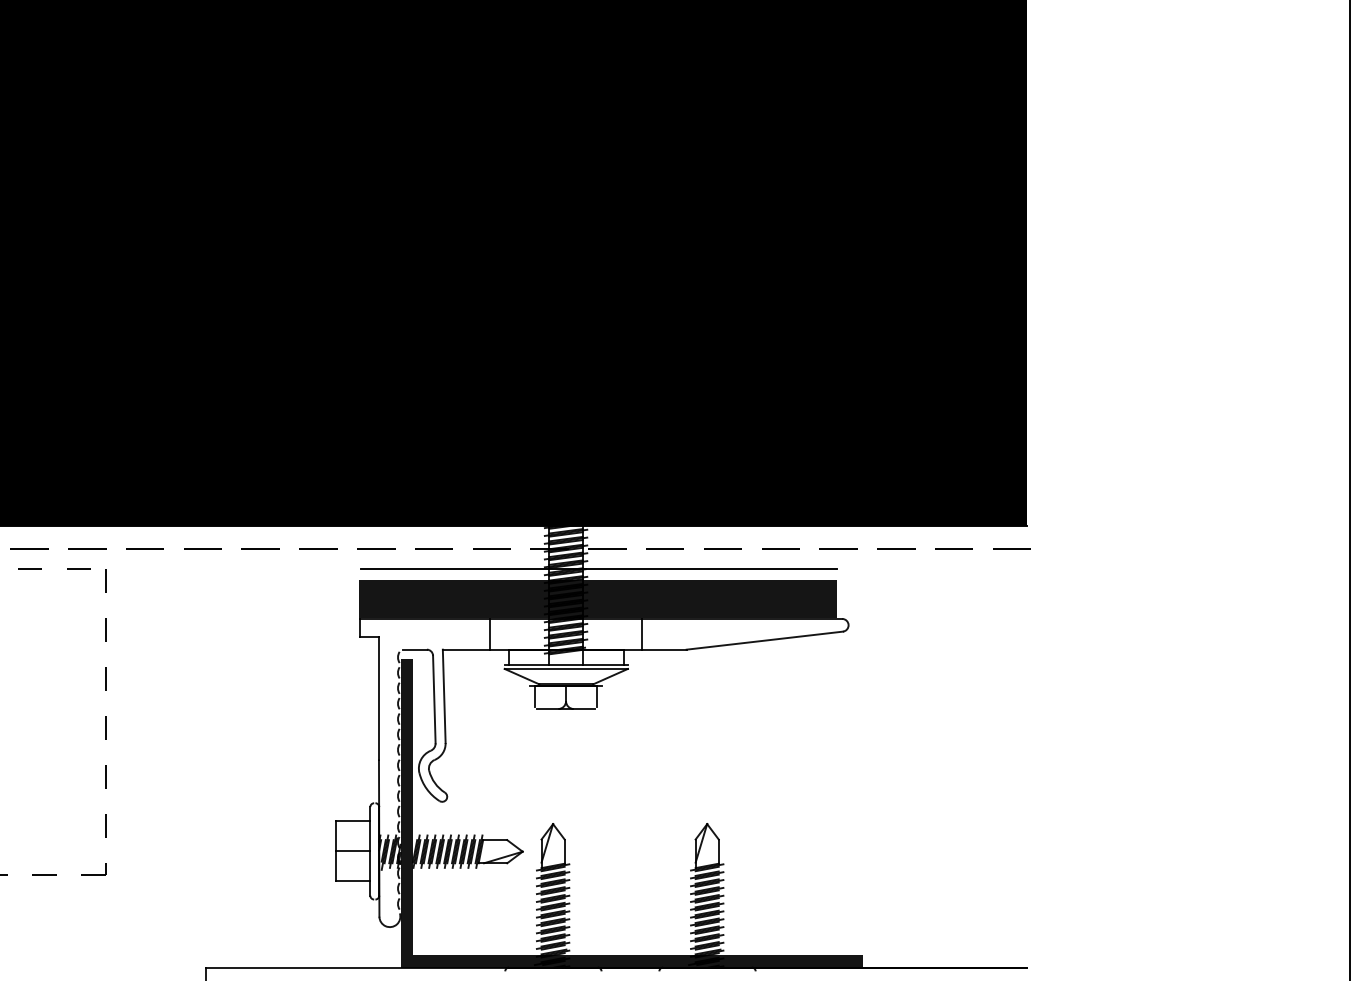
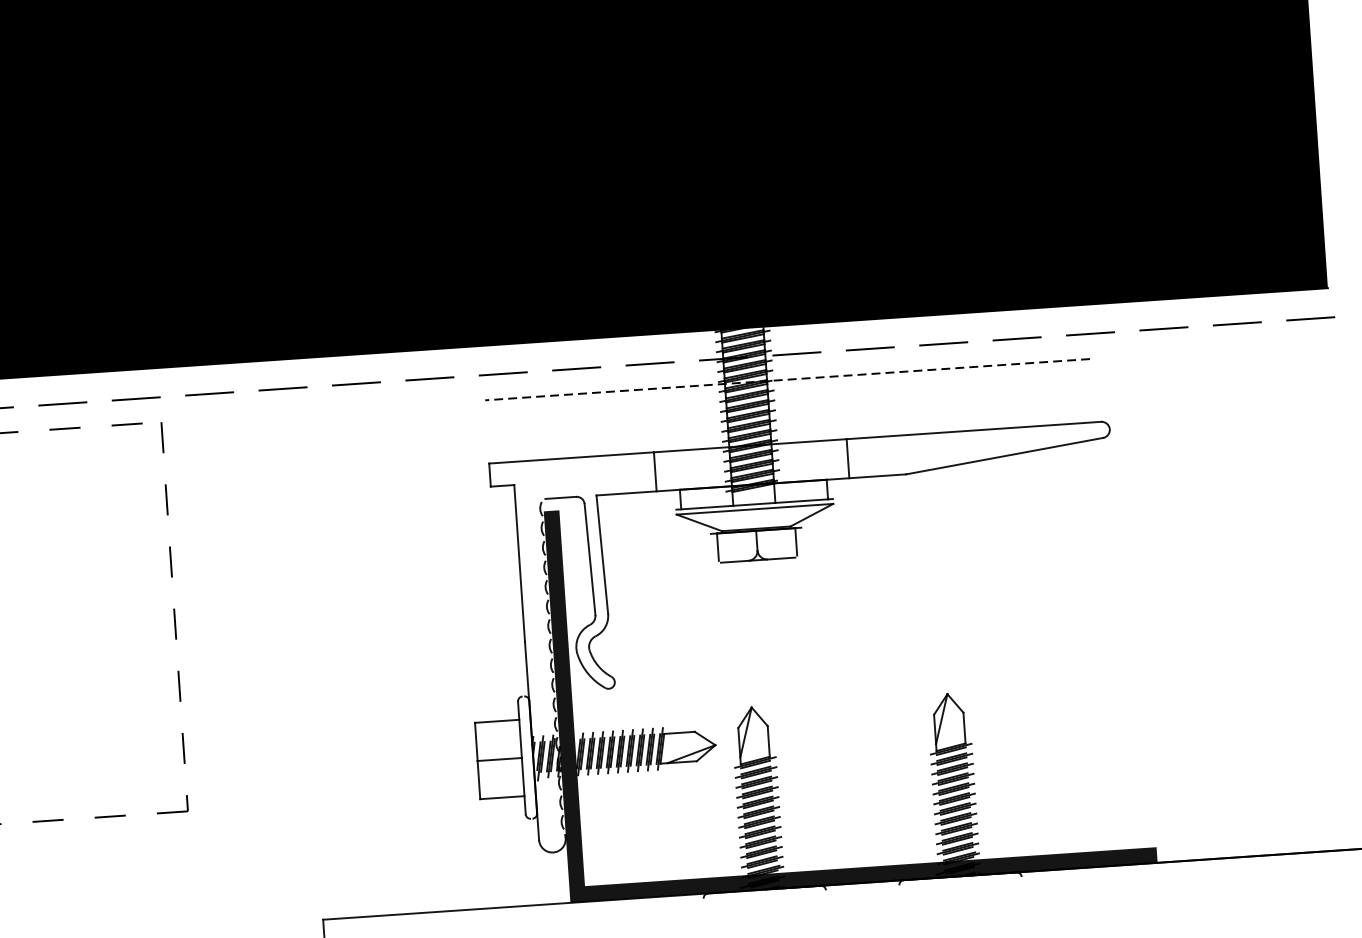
line: (598, 569) -> (787, 380), solid -> dashed
fill: (597, 598) -> (788, 417), removed

